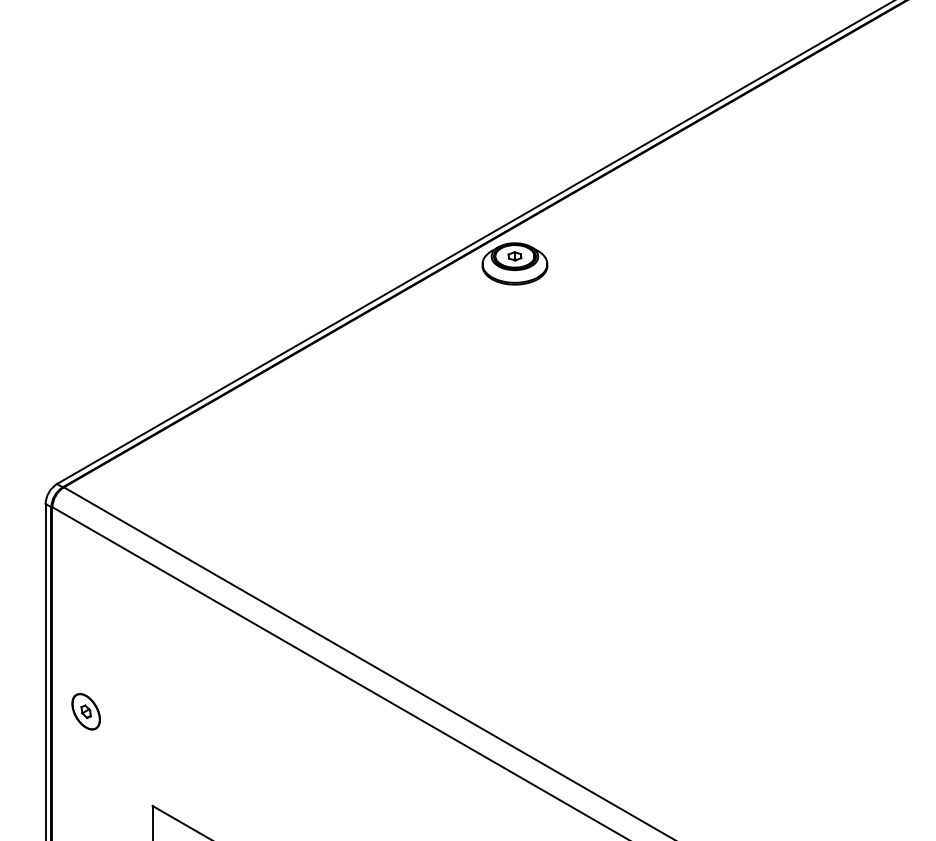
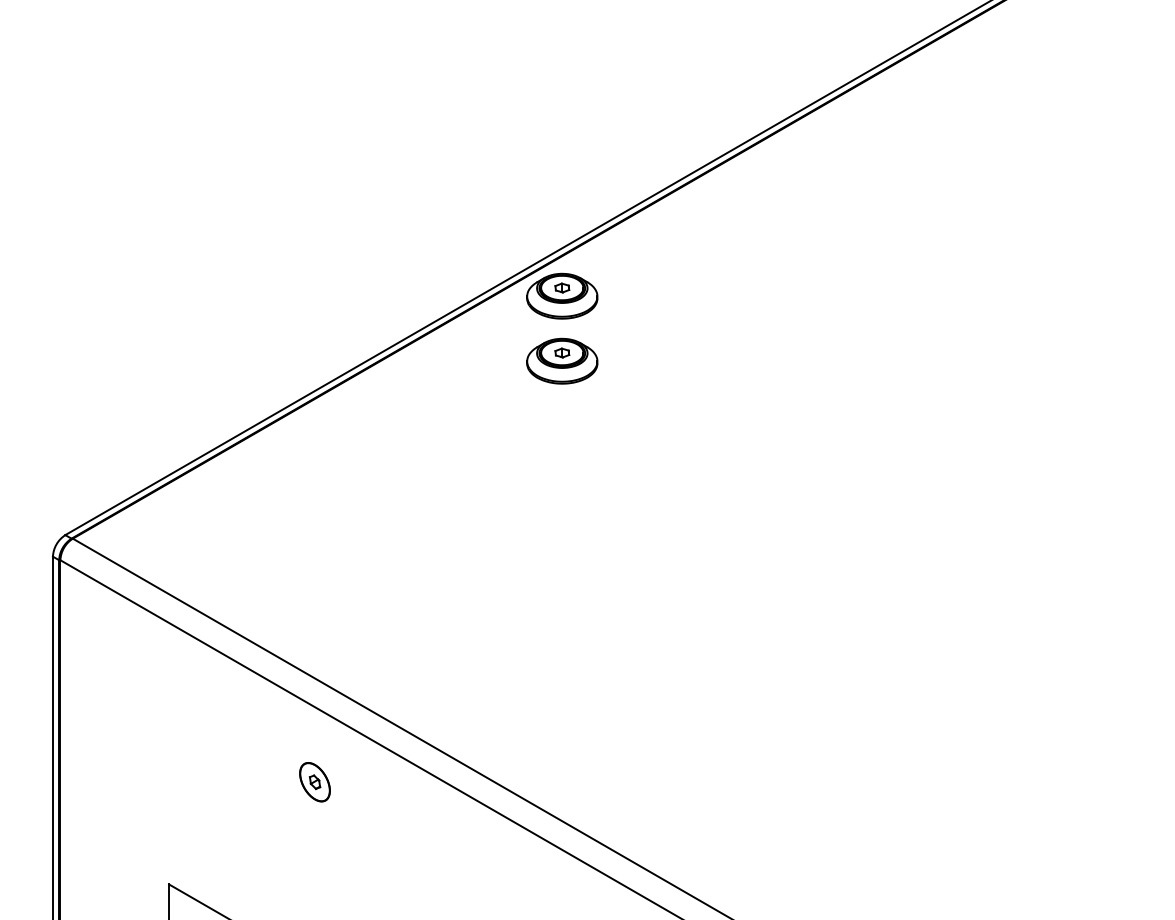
part: (515, 323) -> (562, 360), added
part: (85, 712) -> (314, 782), moved

